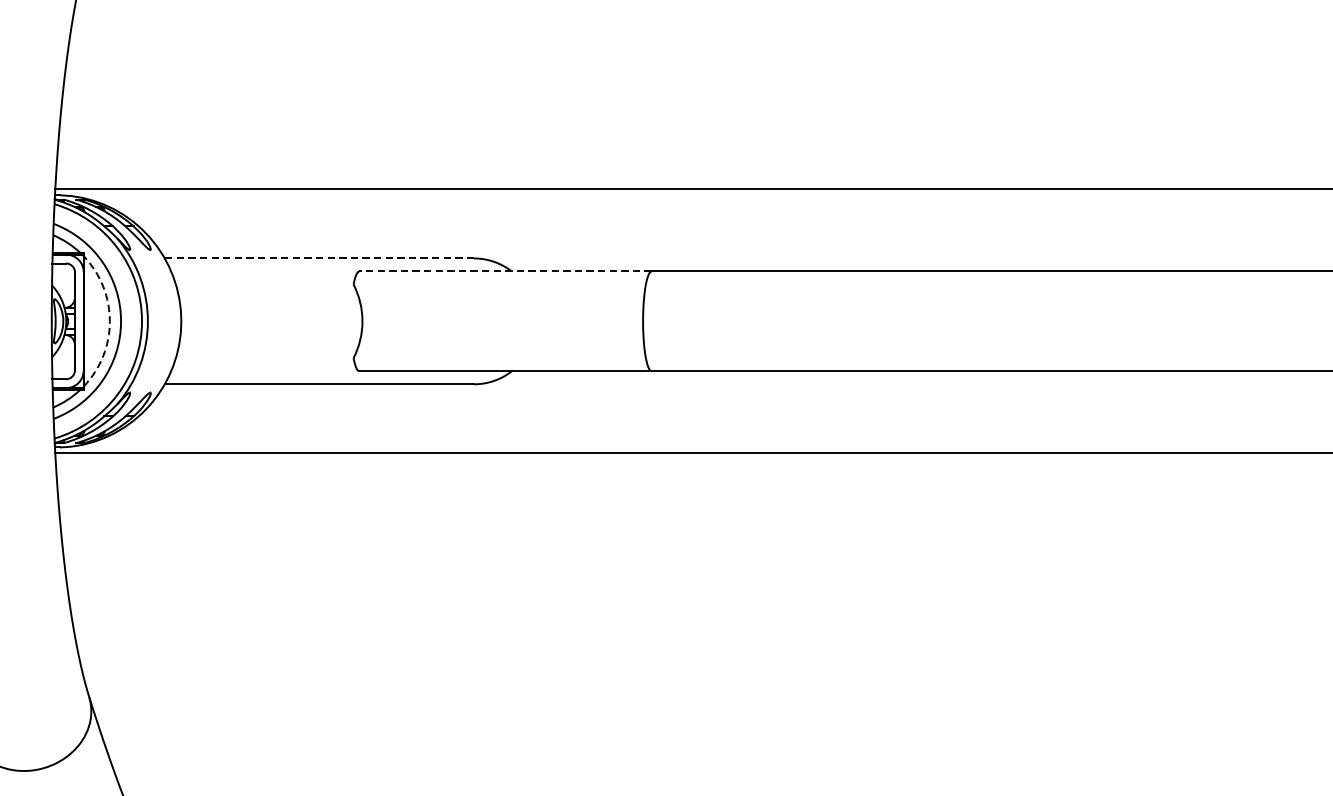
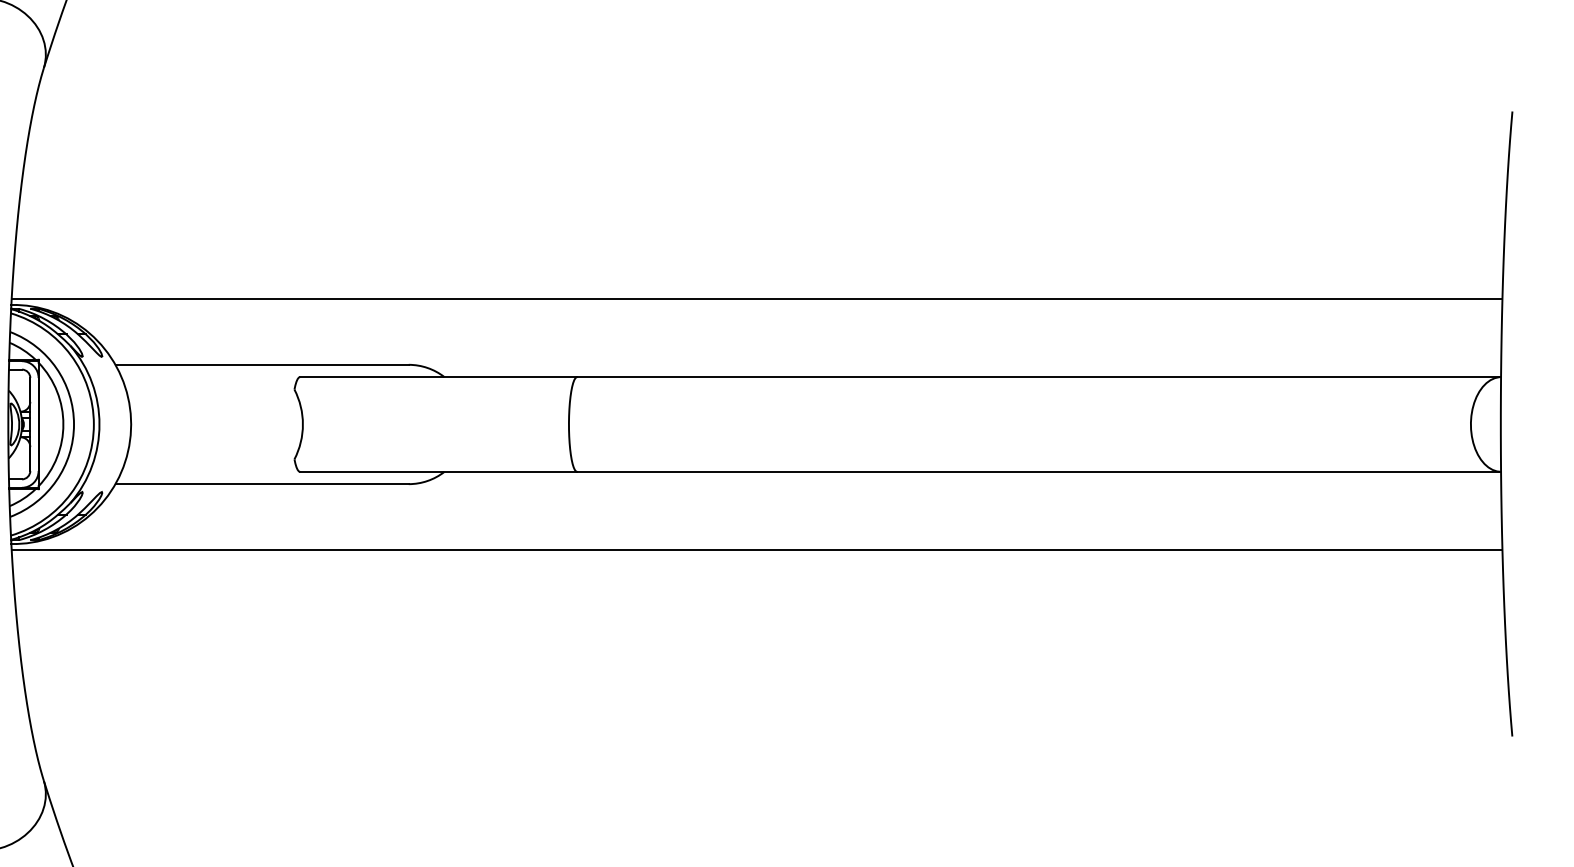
line: (319, 258) -> (262, 364), dashed -> solid
line: (505, 271) -> (438, 377), dashed -> solid
arc: (109, 321) -> (63, 424), dashed -> solid

